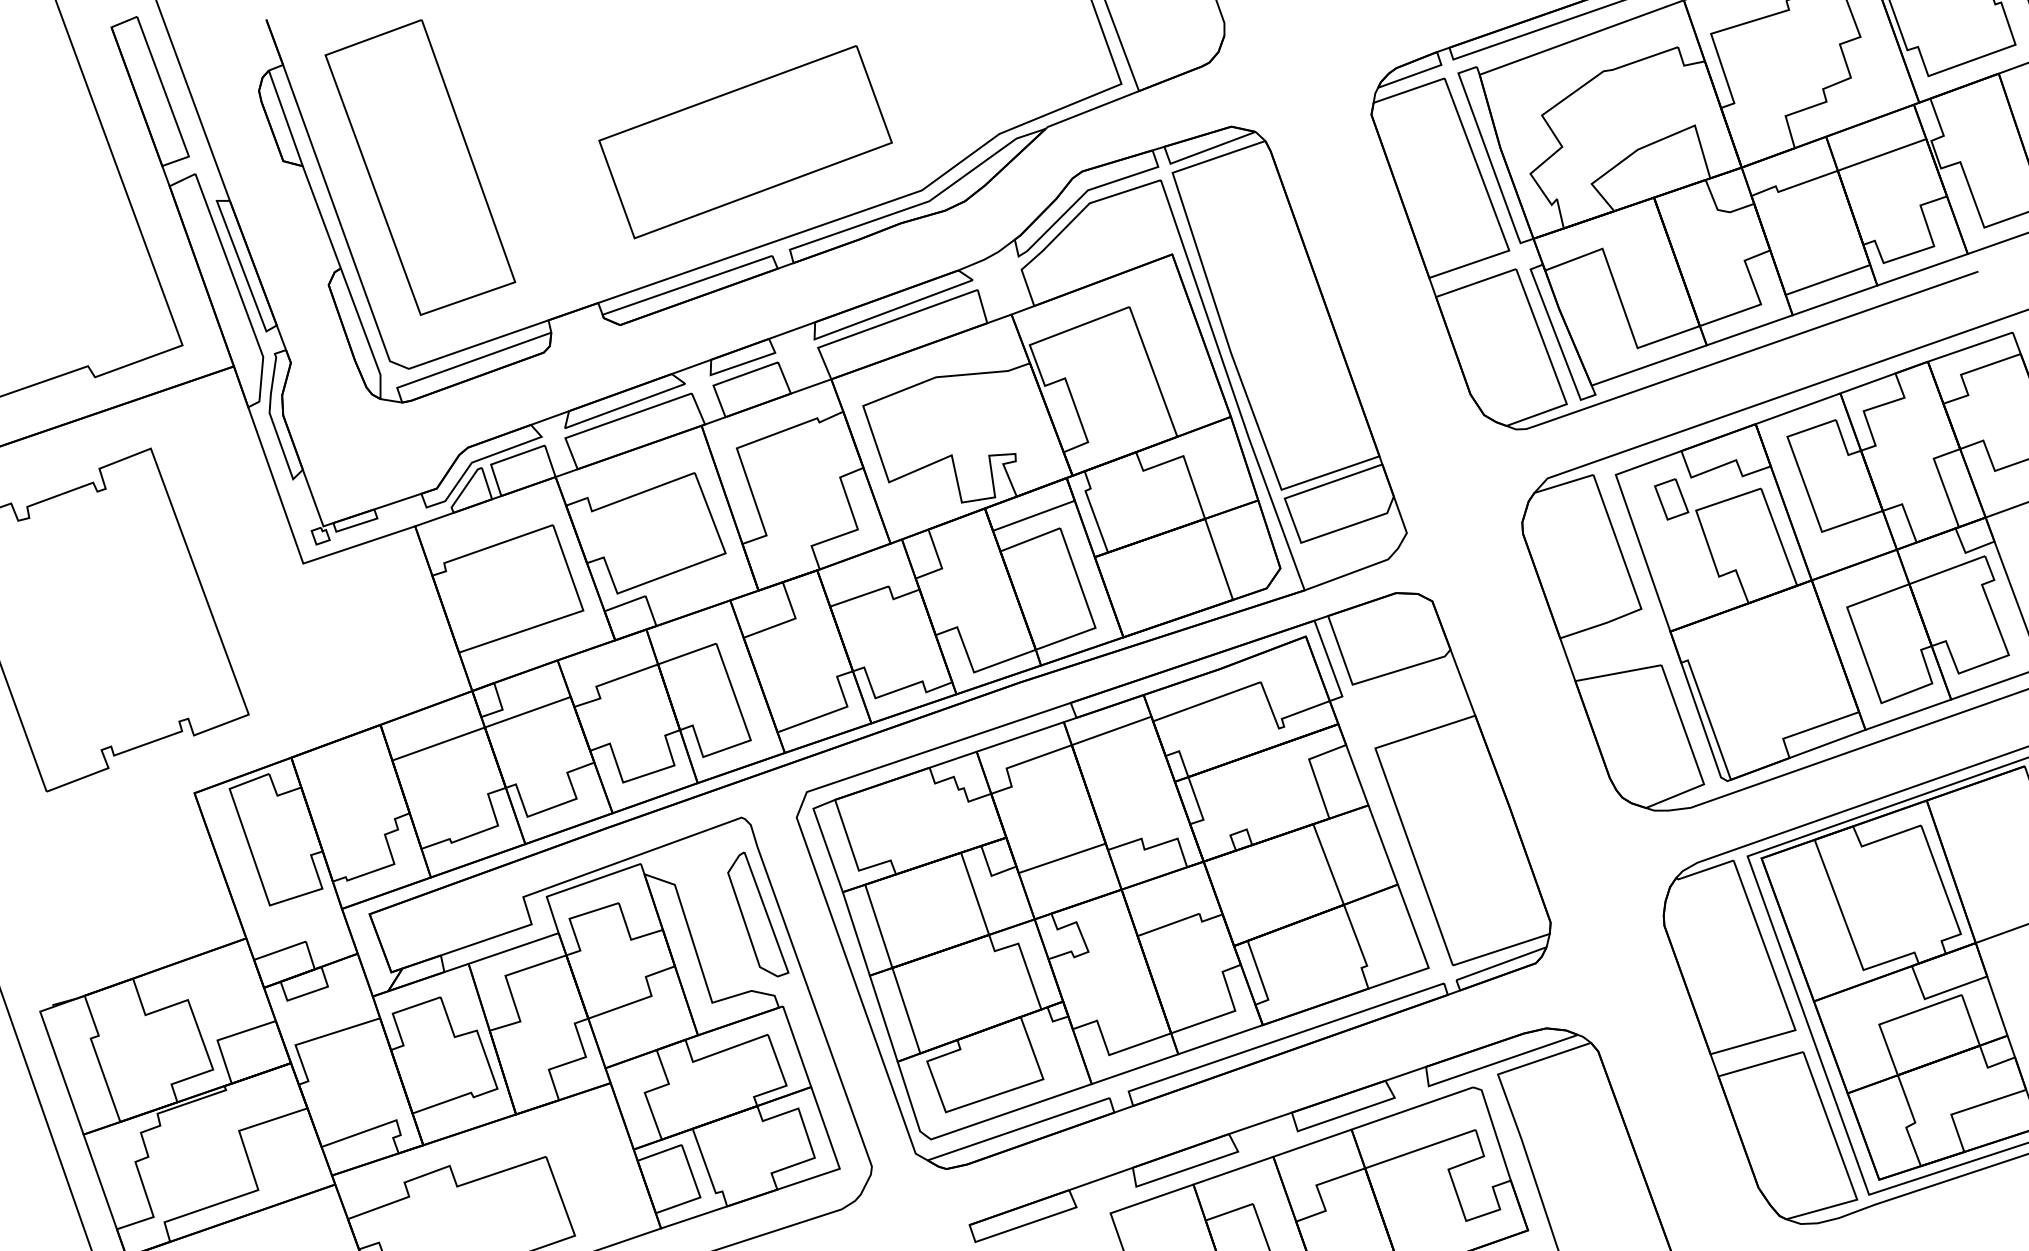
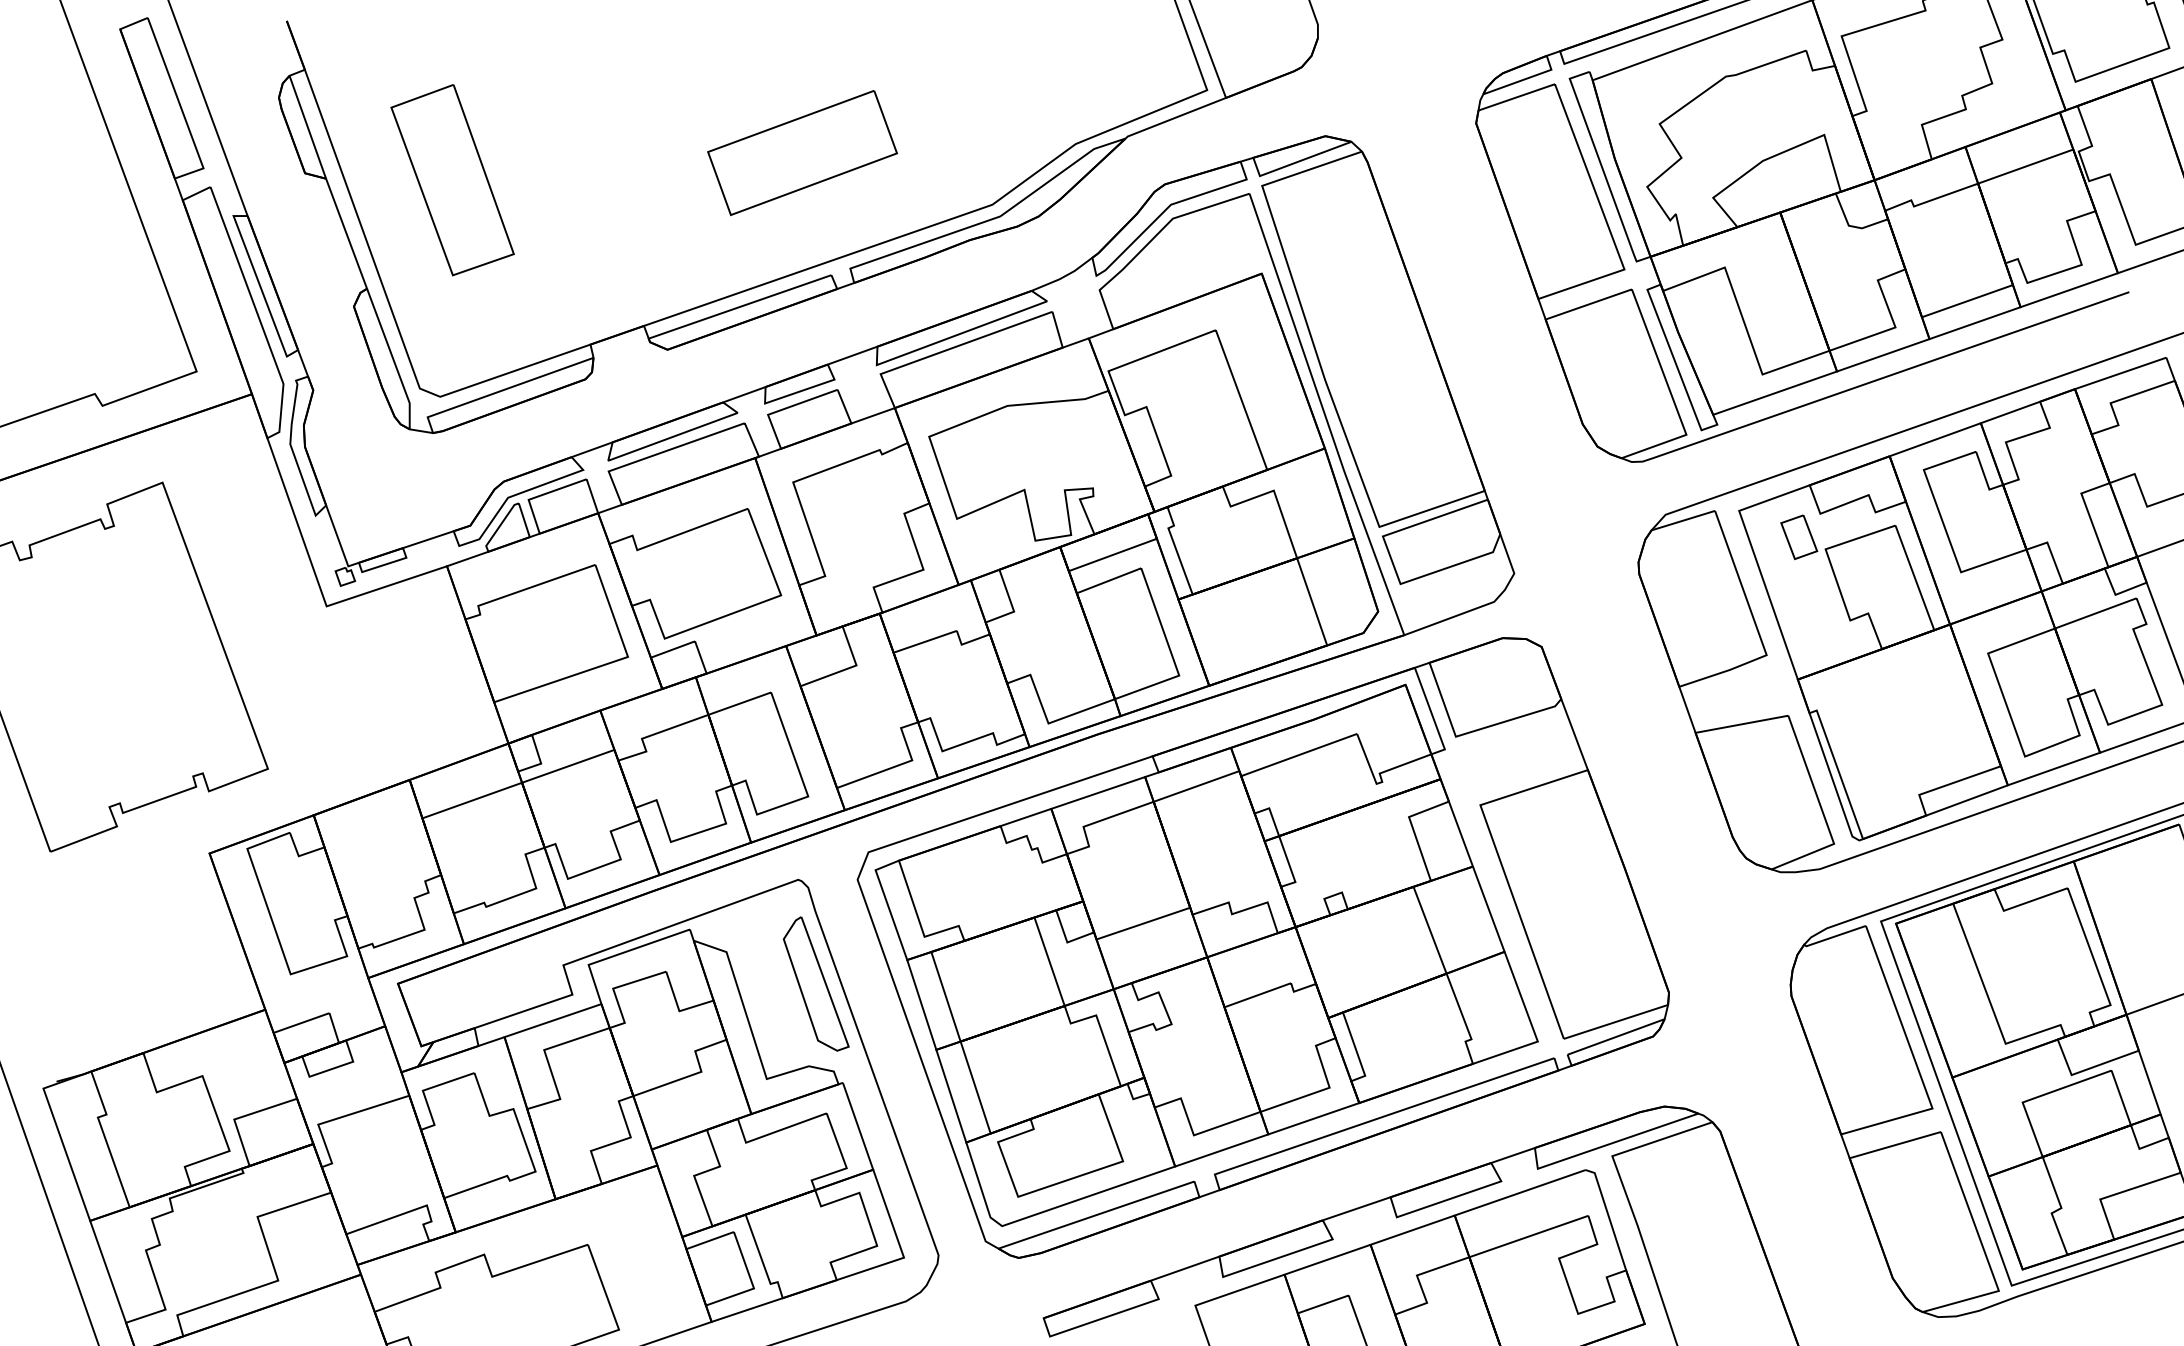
part: (745, 142) -> (802, 153), size x0.6
part: (420, 167) -> (452, 180), size x0.6

